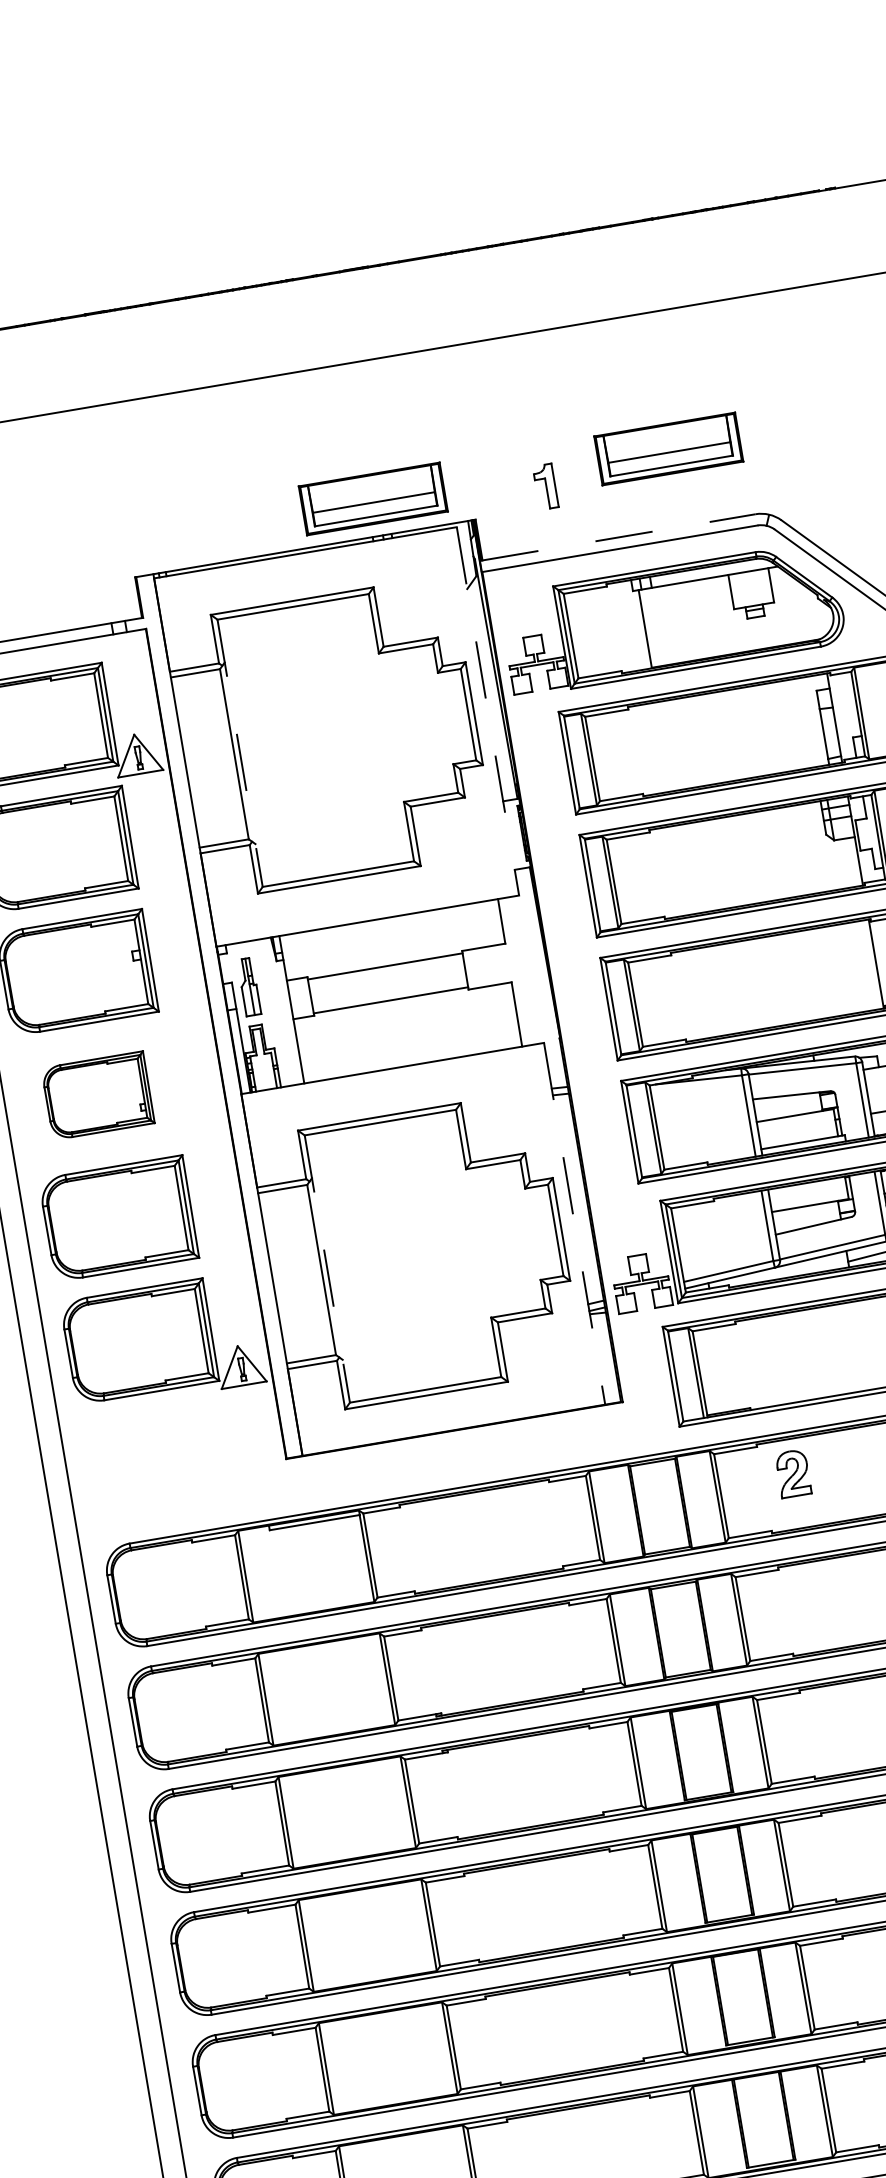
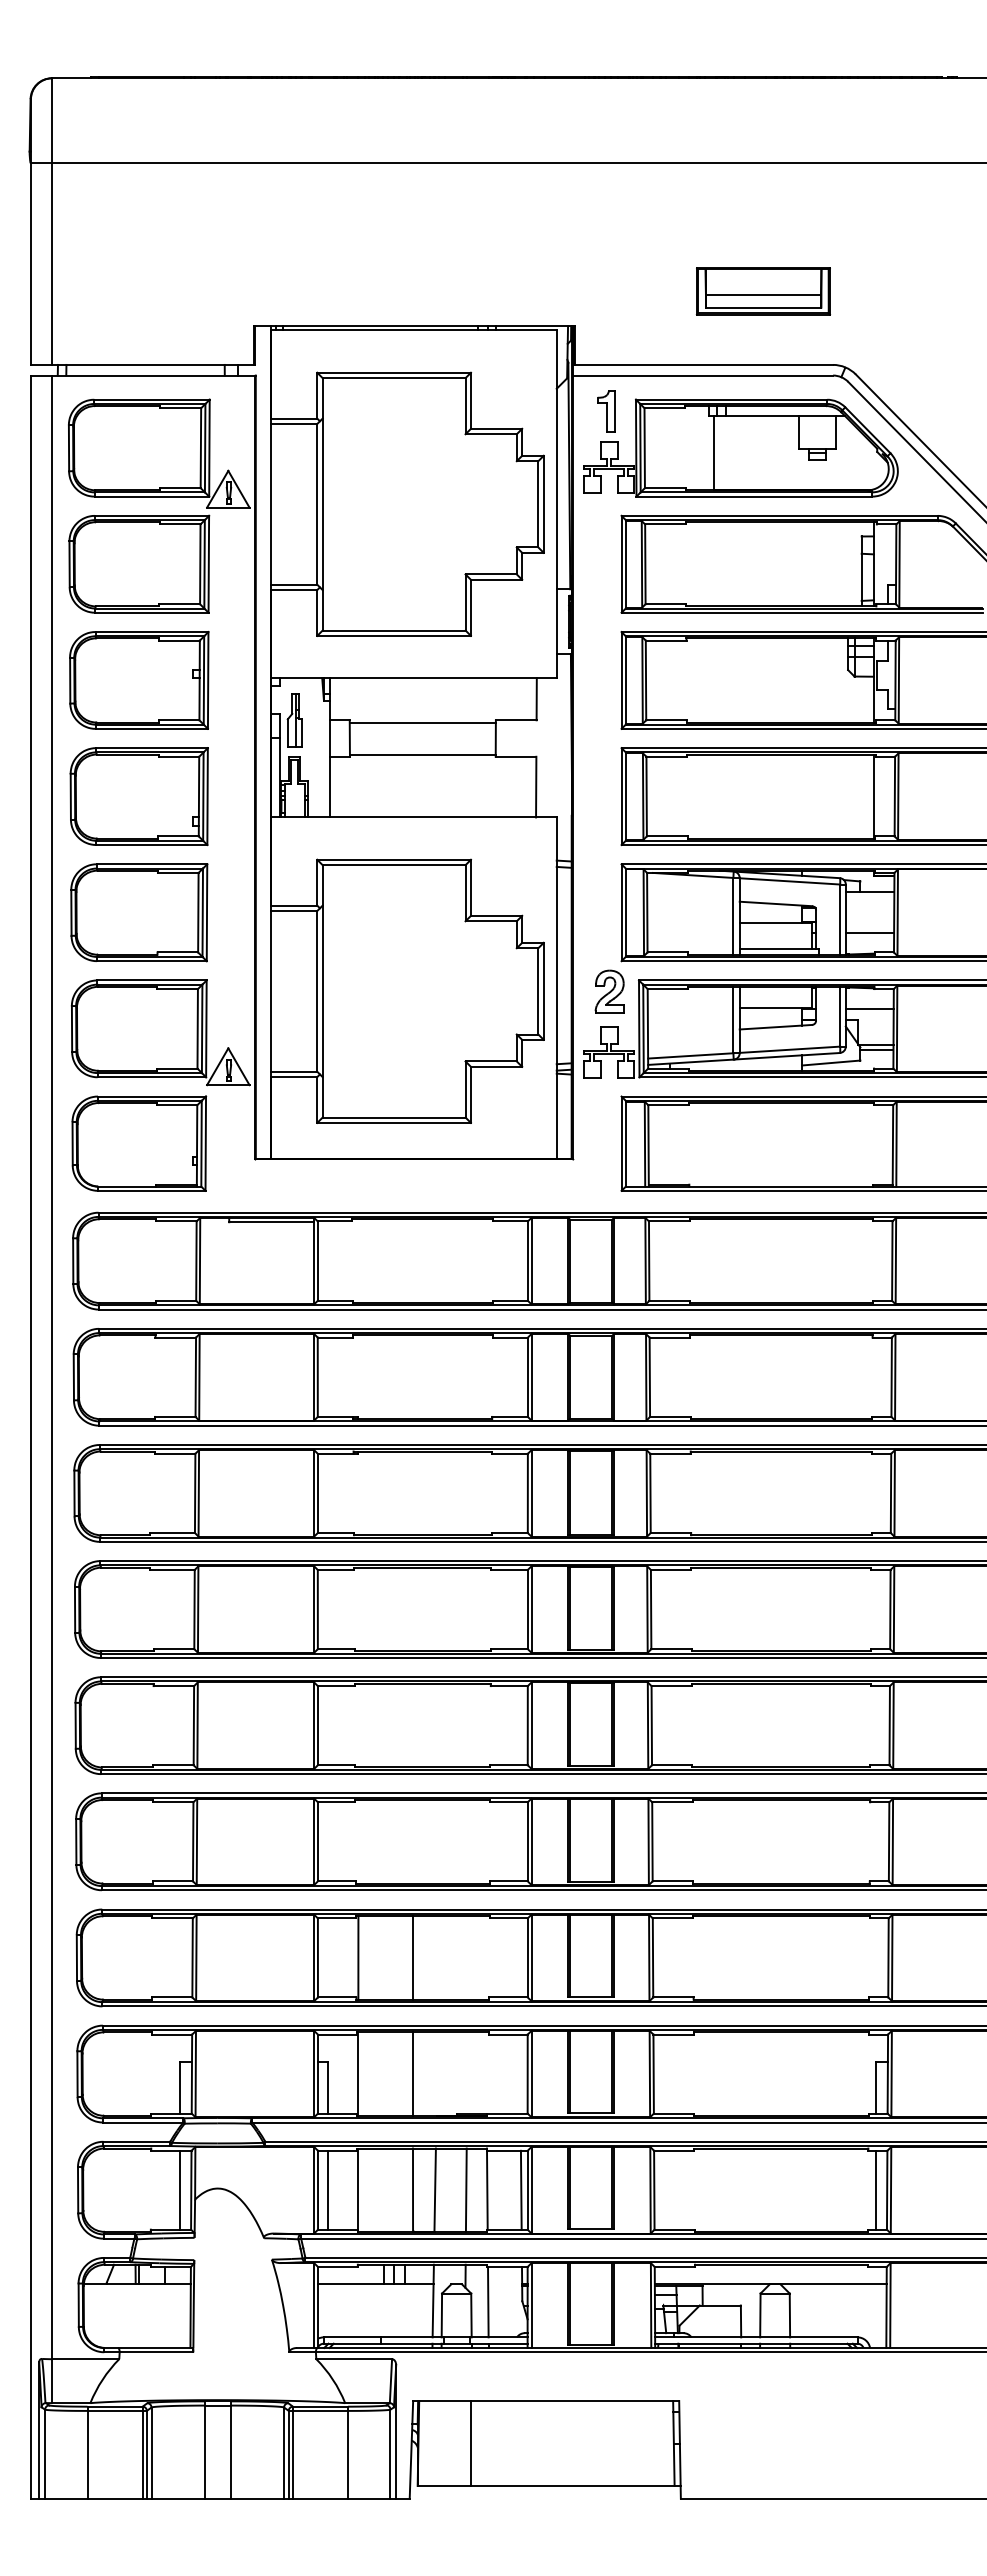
part: (545, 487) -> (606, 411), moved
part: (372, 499) -> (483, 291), removed
line: (618, 537) -> (703, 364), dashed -> solid
line: (487, 711) -> (556, 504), dashed -> solid
line: (239, 753) -> (322, 504), dashed -> solid
part: (97, 1095) -> (138, 796), size x1.43
line: (574, 1224) -> (556, 988), dashed -> solid
line: (327, 1269) -> (322, 991), dashed -> solid
part: (160, 1462) -> (139, 1143), added
part: (793, 1473) -> (609, 991), moved

